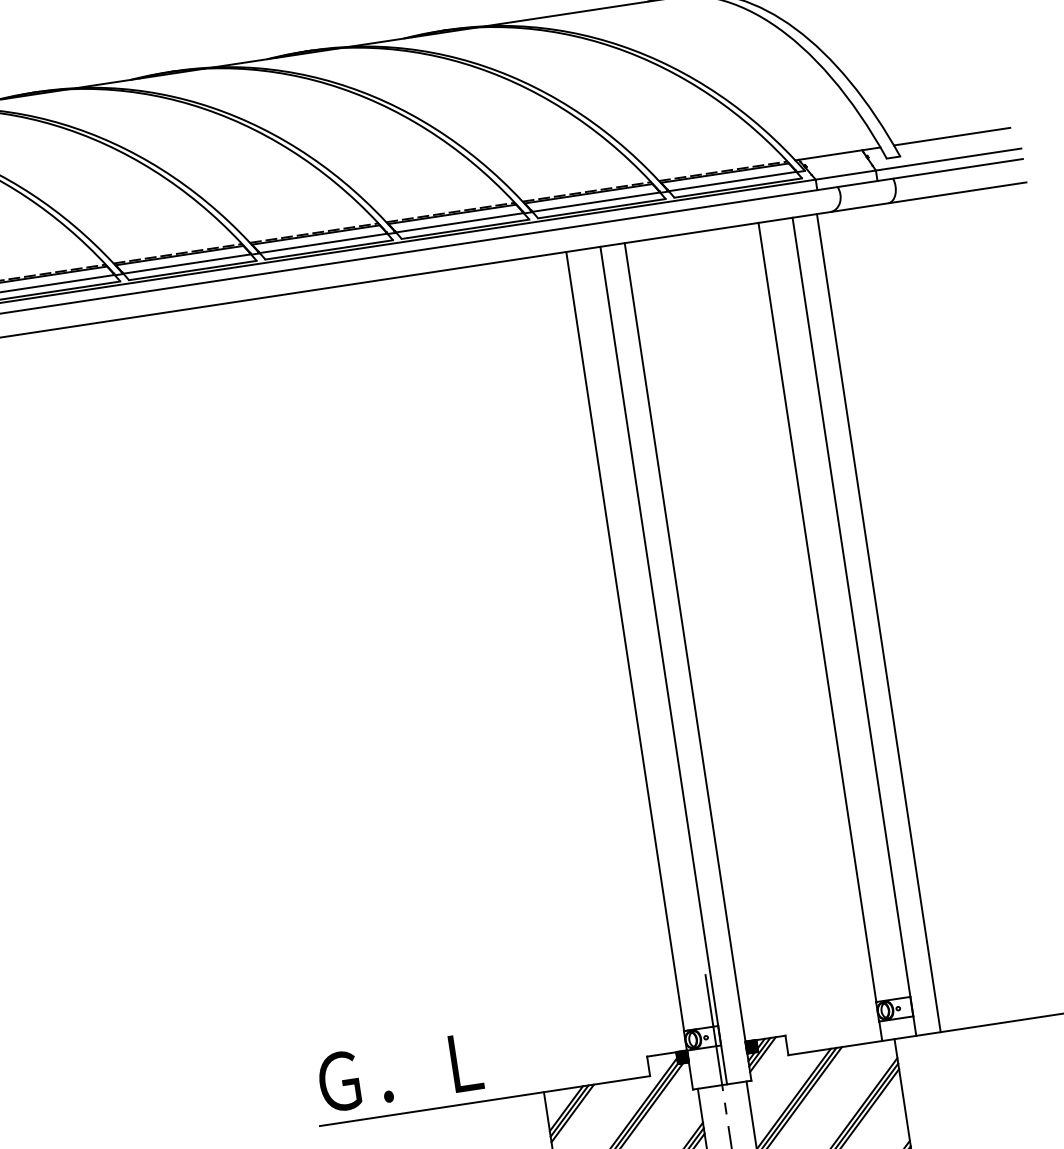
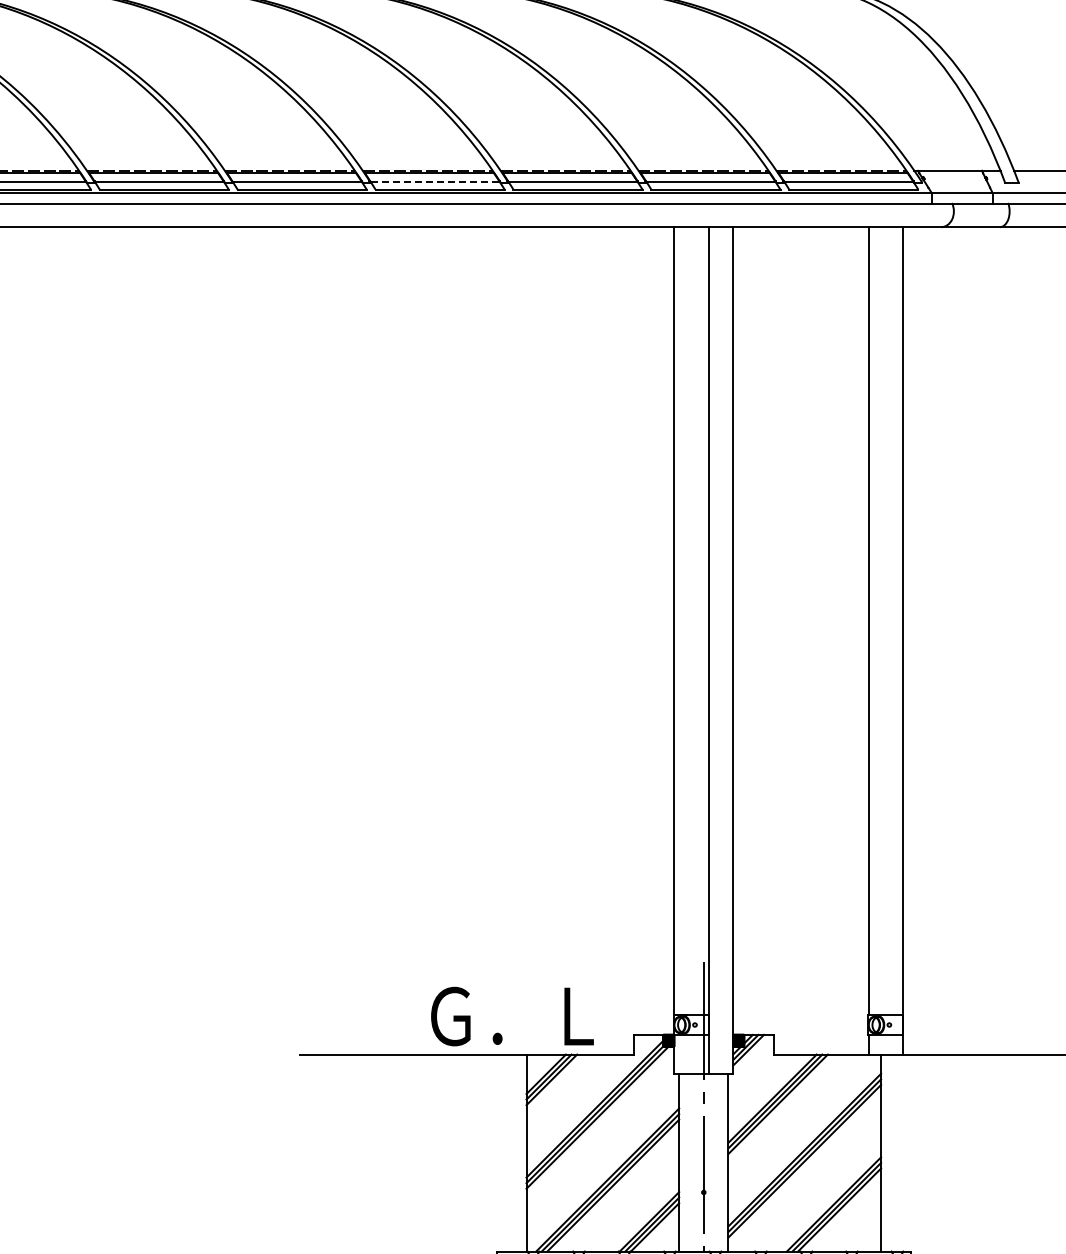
line: (323, 243) -> (435, 182), solid -> dashed
line: (878, 622) -> (927, 640), removed
text: (400, 1072) -> (512, 1016), moved

